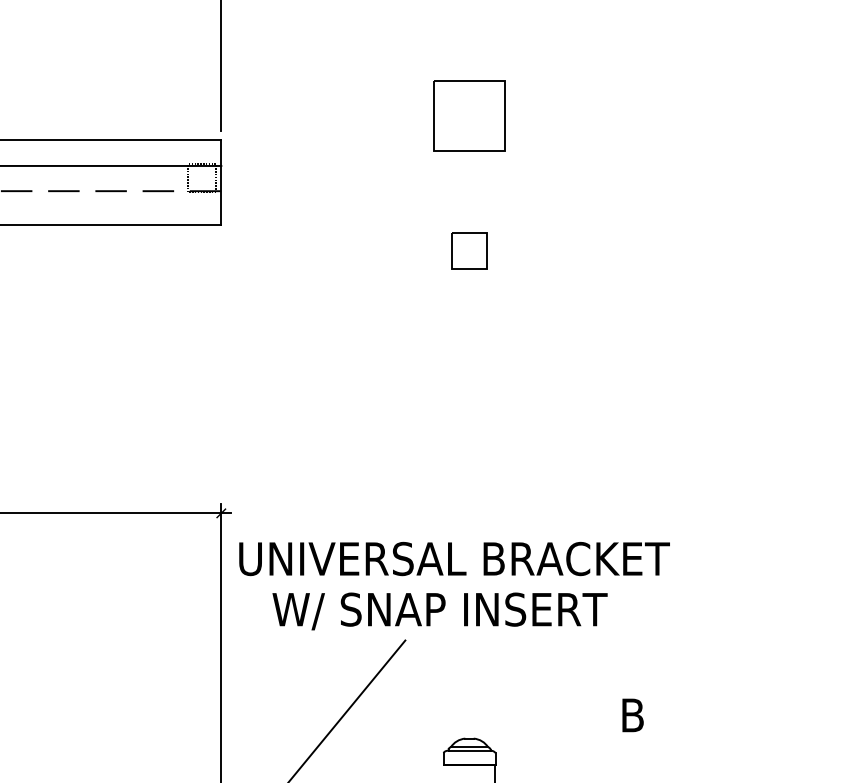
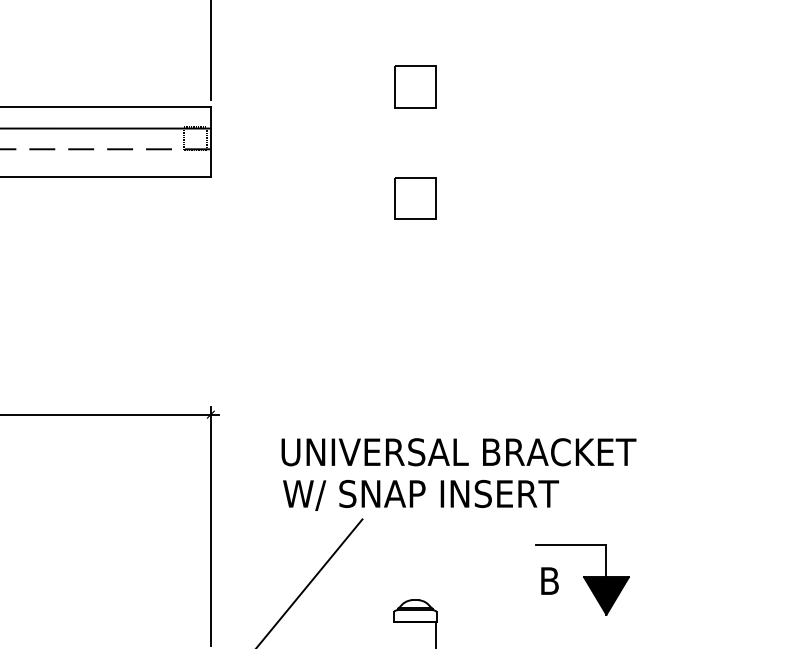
part: (469, 114) -> (415, 86), size x0.71
part: (469, 250) -> (415, 198), size x1.43
text: (453, 559) -> (458, 452), moved
text: (440, 611) -> (421, 495), moved
part: (672, 713) -> (582, 579), added

